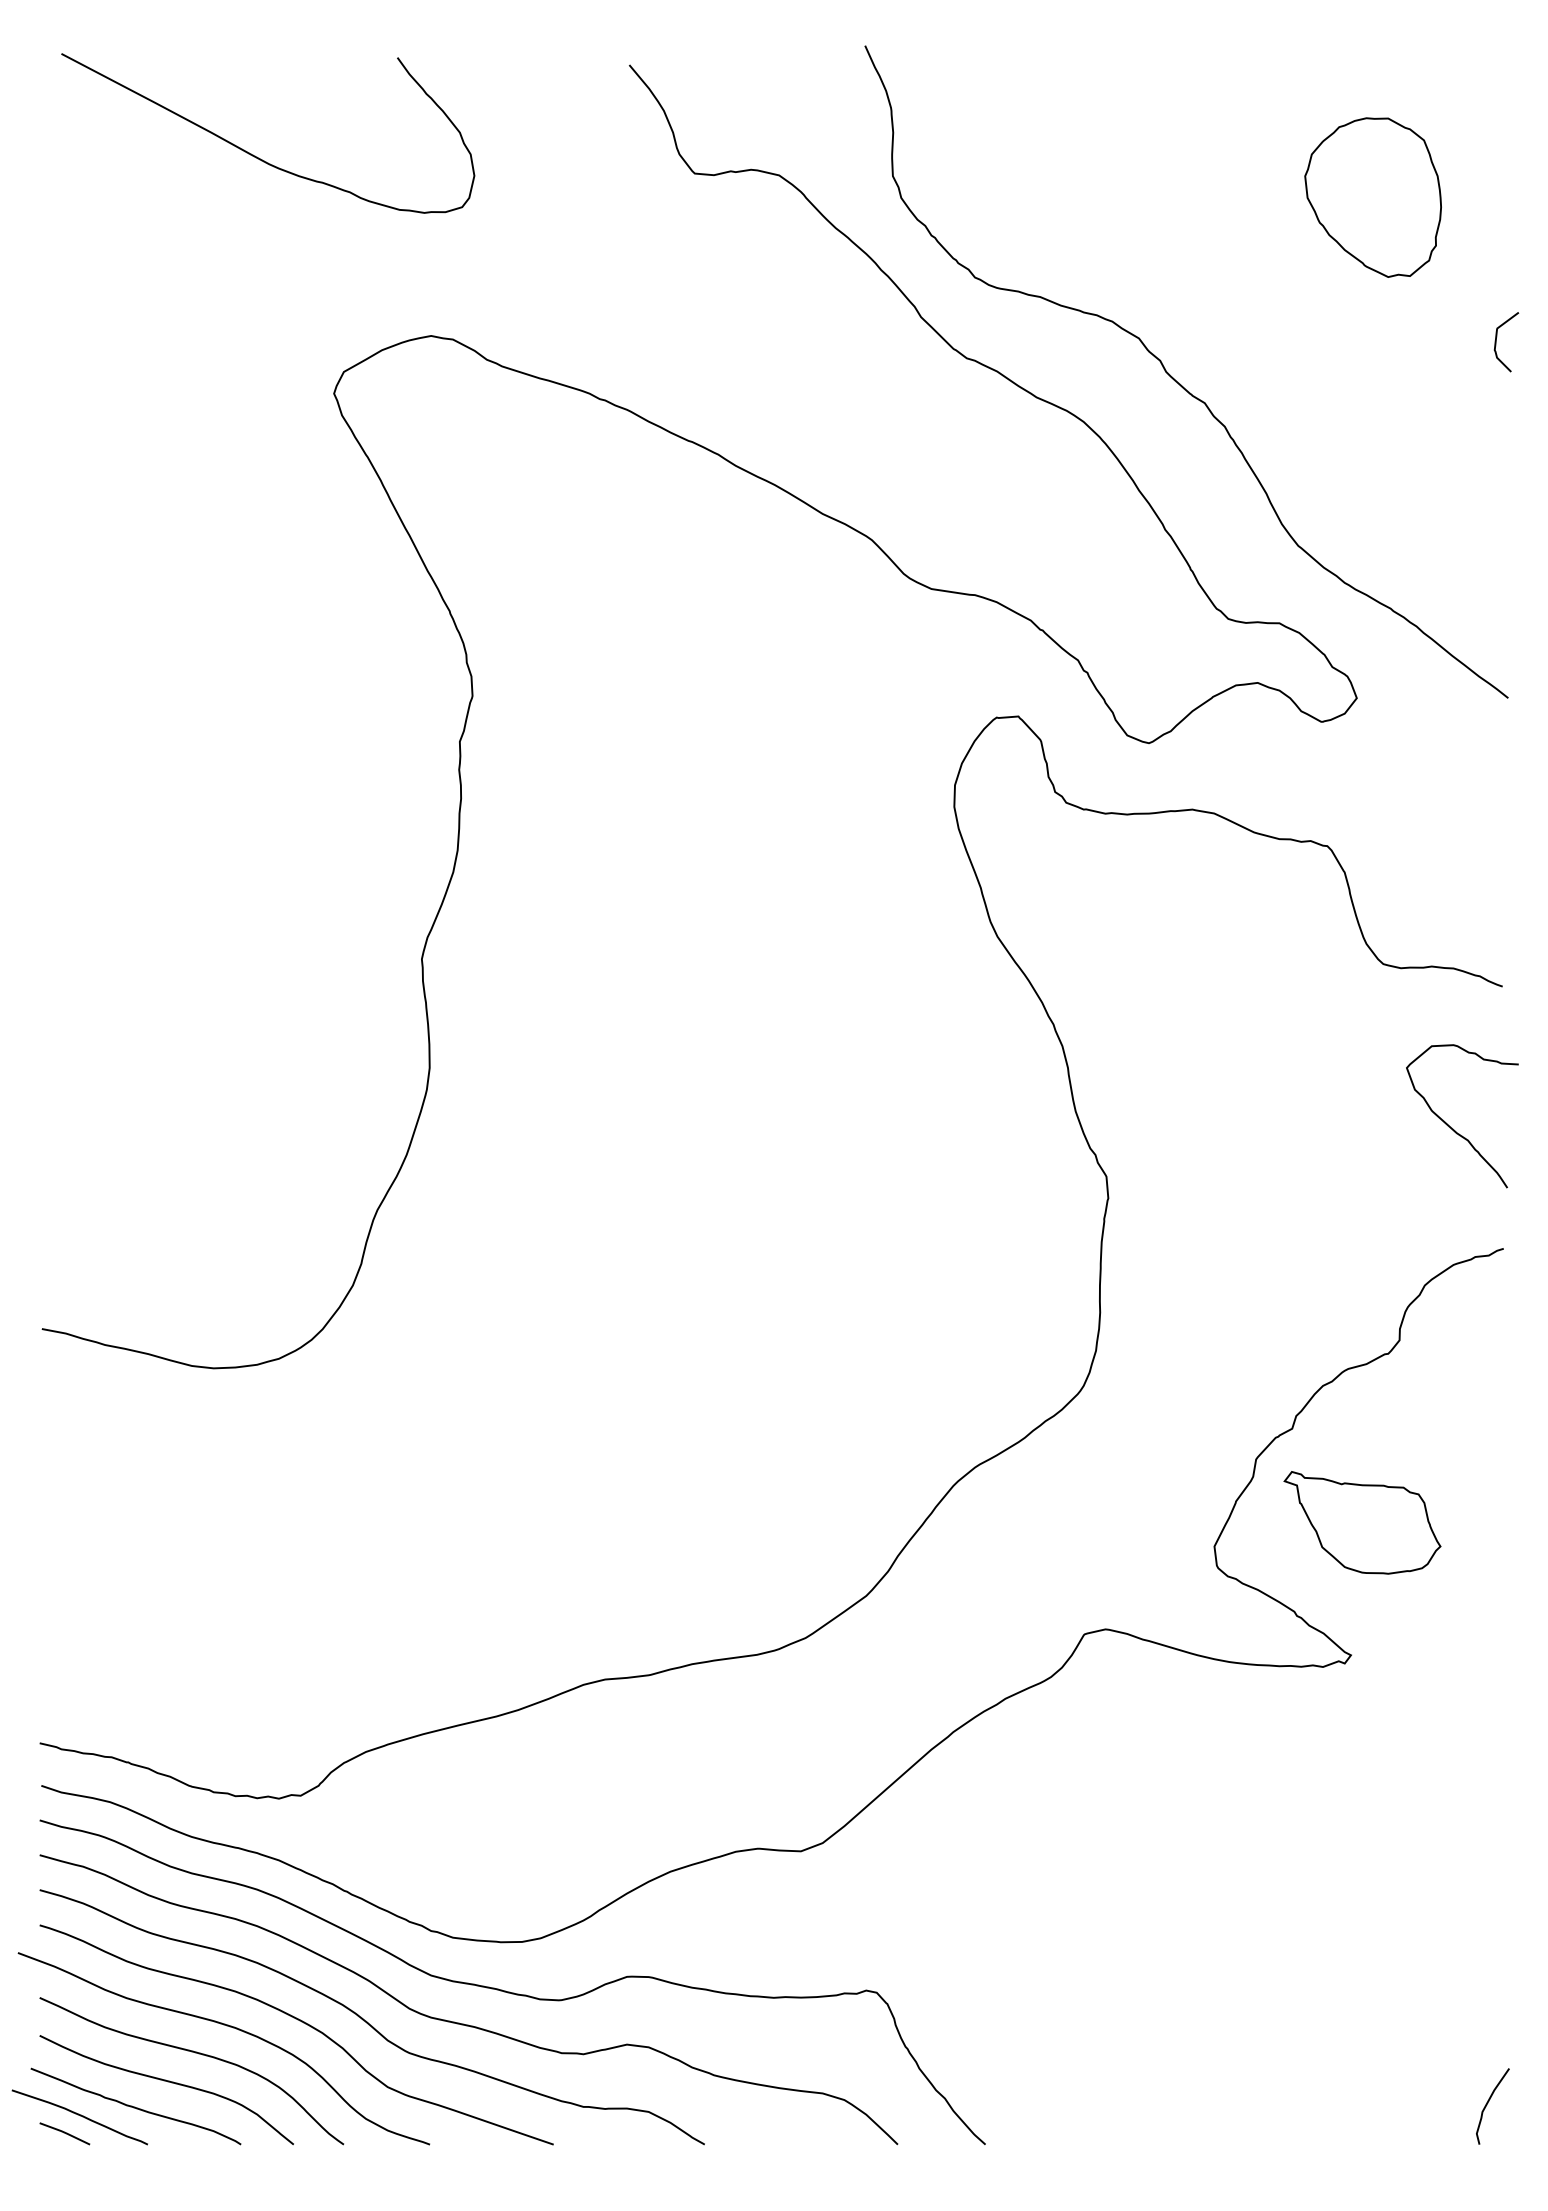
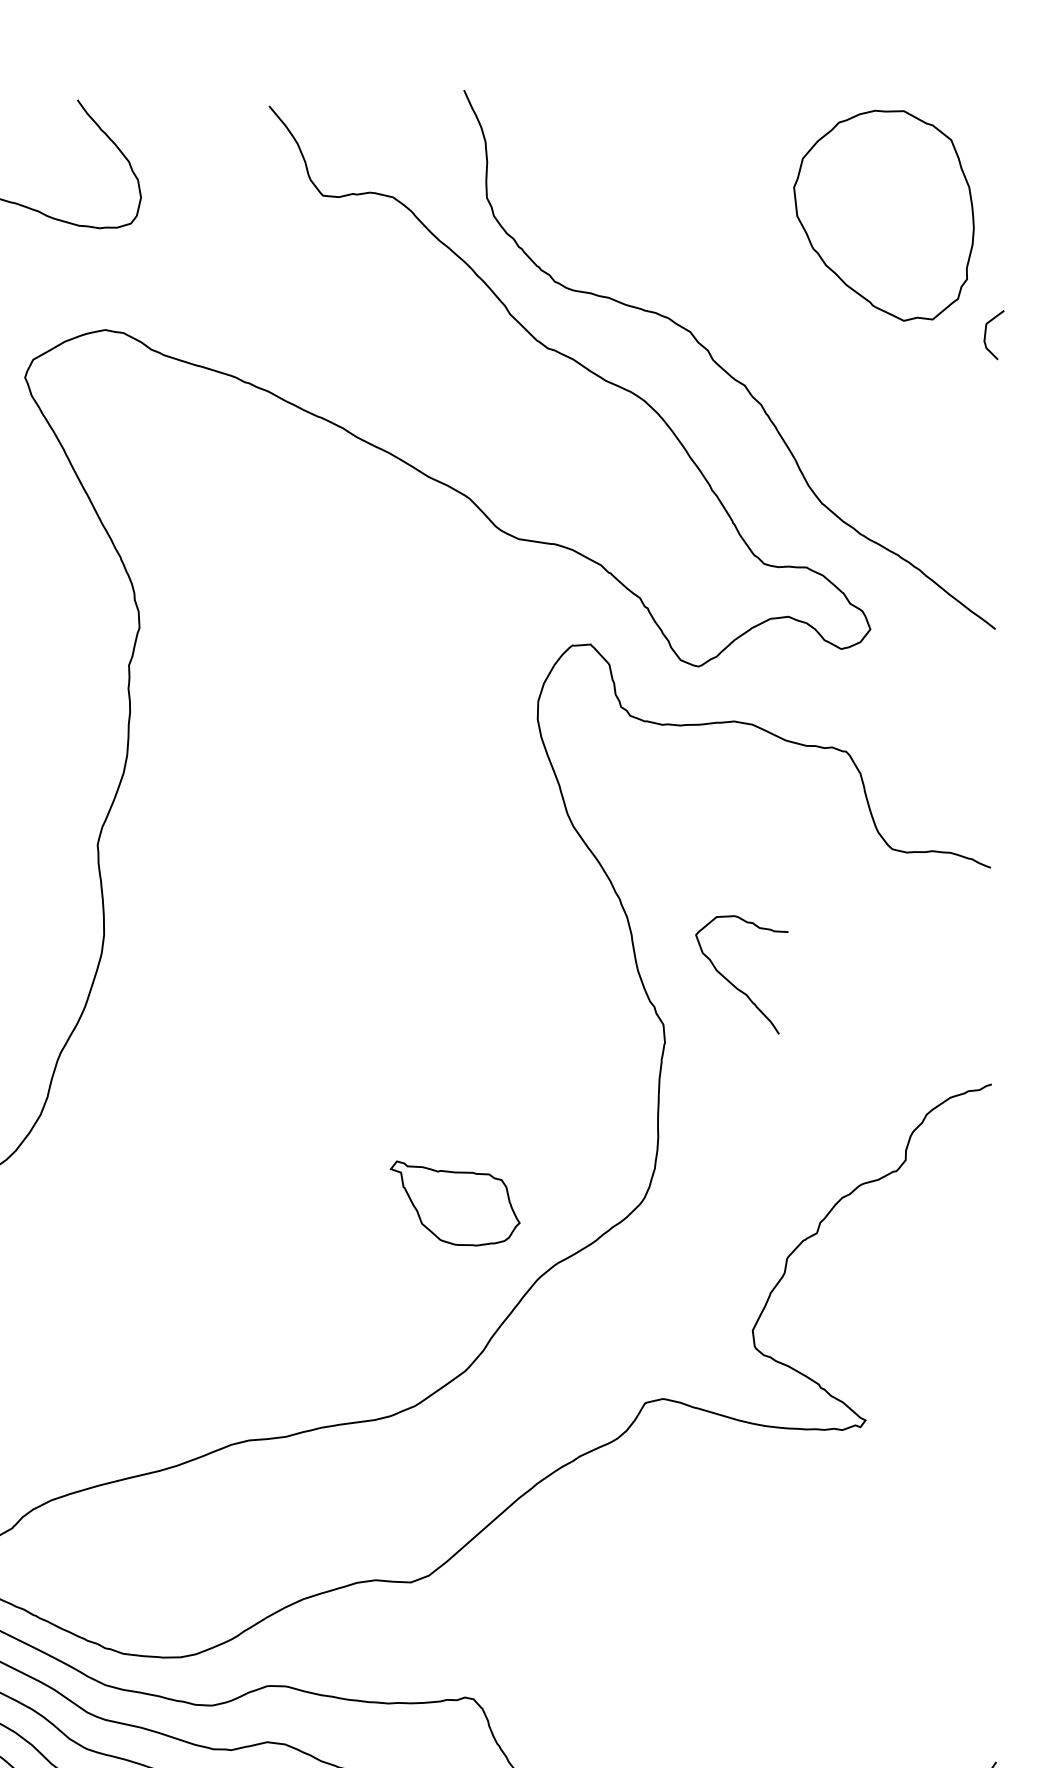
part: (1372, 197) -> (883, 215), size x1.6
curve: (1453, 1128) -> (734, 985), moved
part: (1362, 1522) -> (455, 1203), moved

